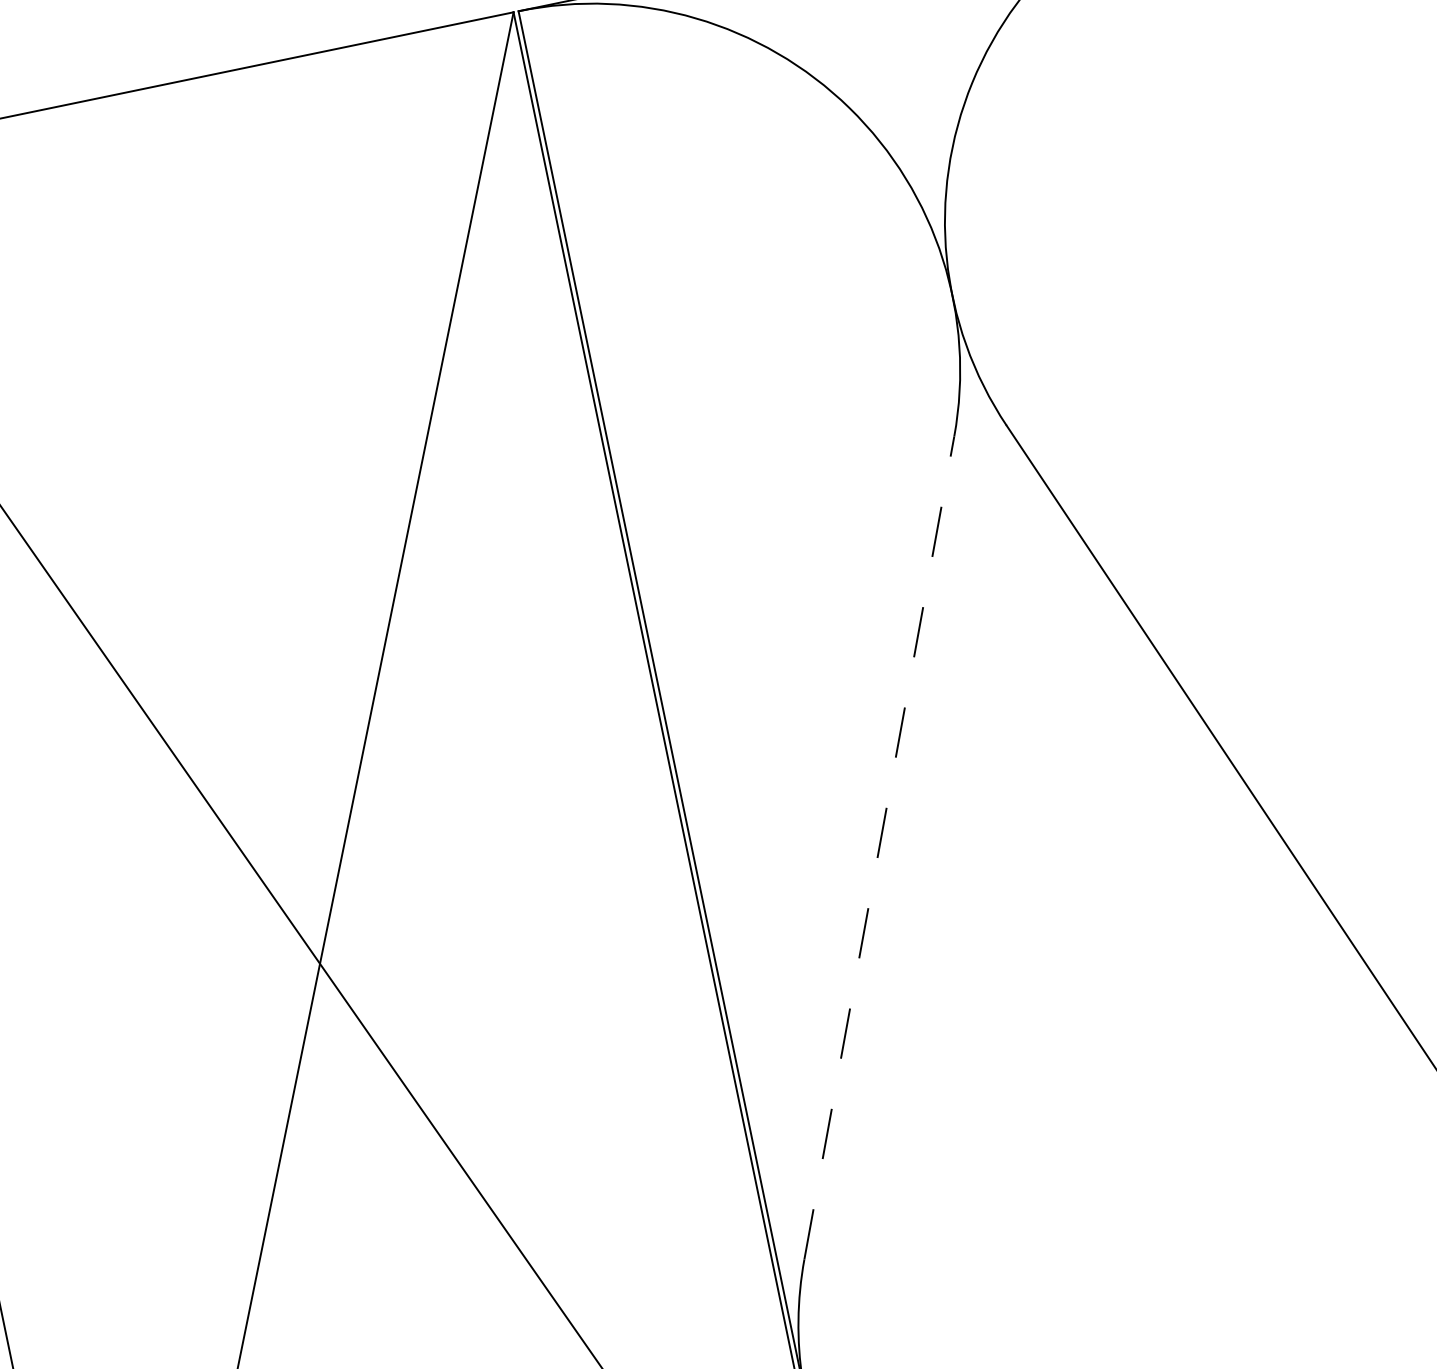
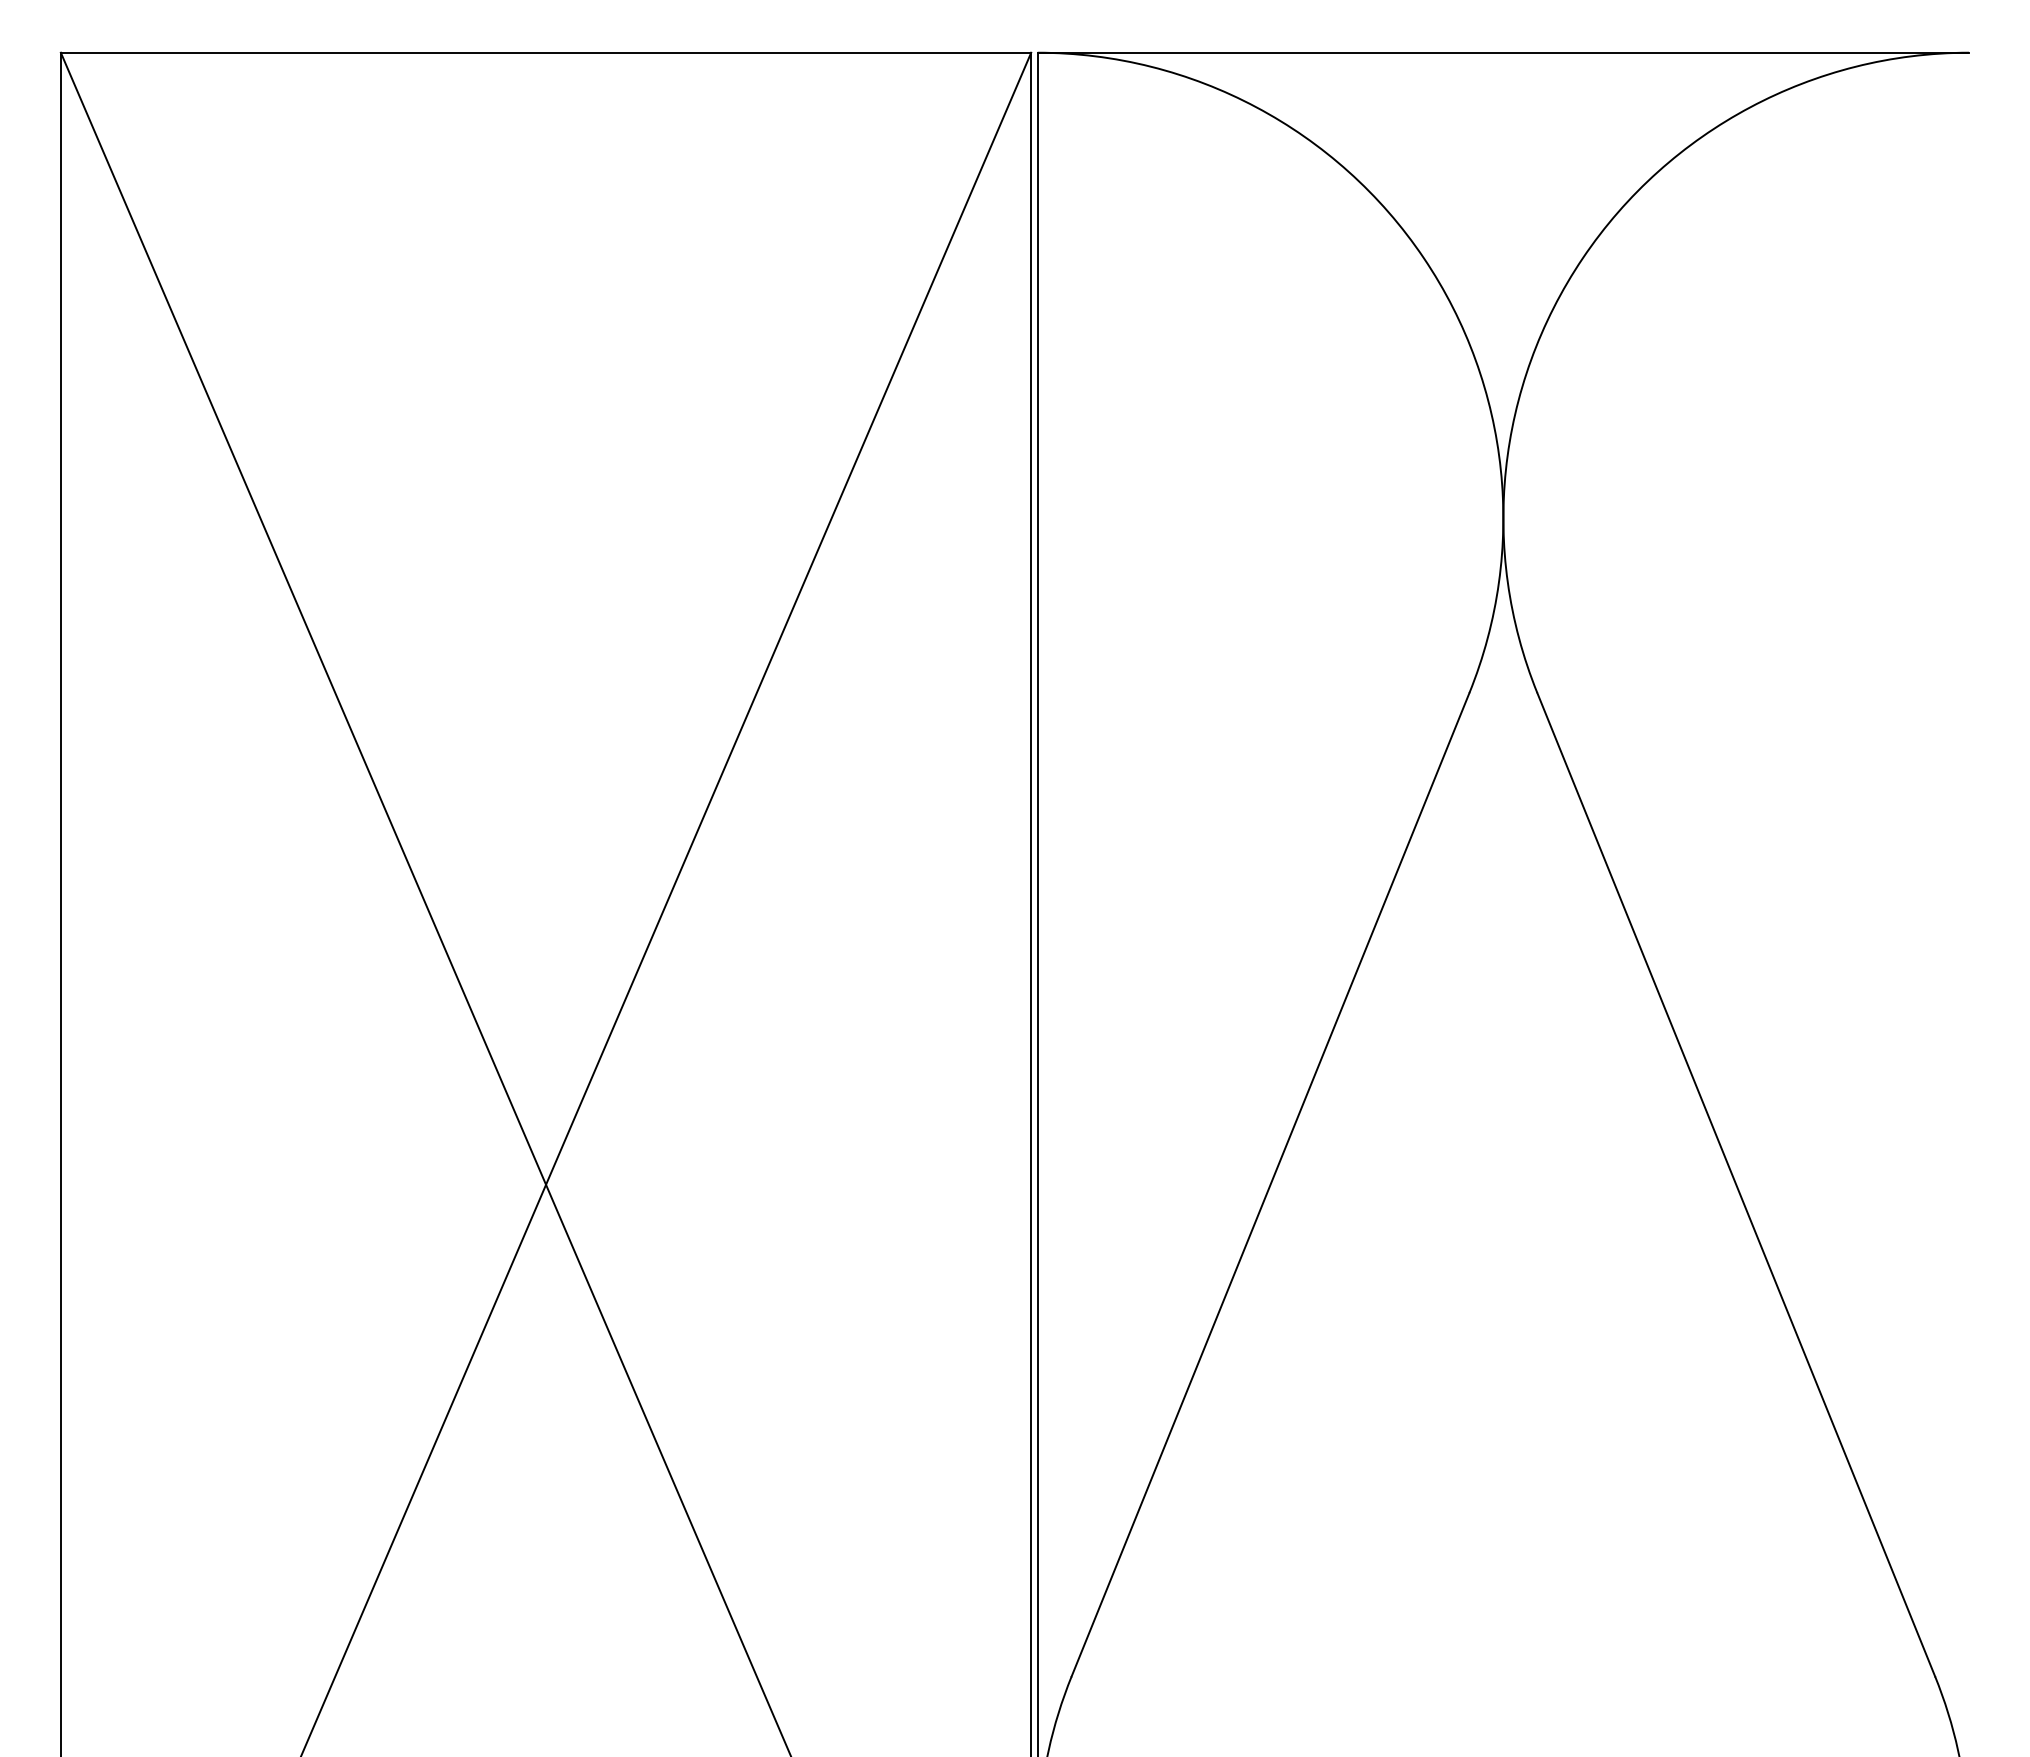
line: (879, 847) -> (1270, 1184), dashed -> solid

